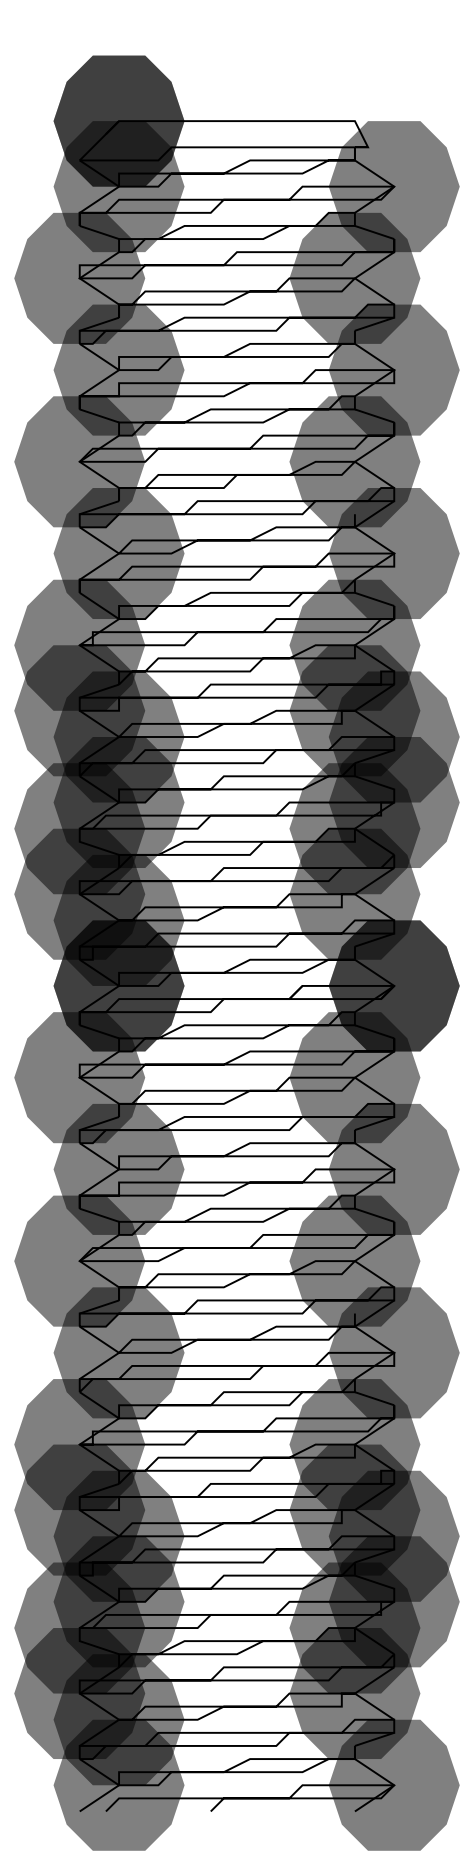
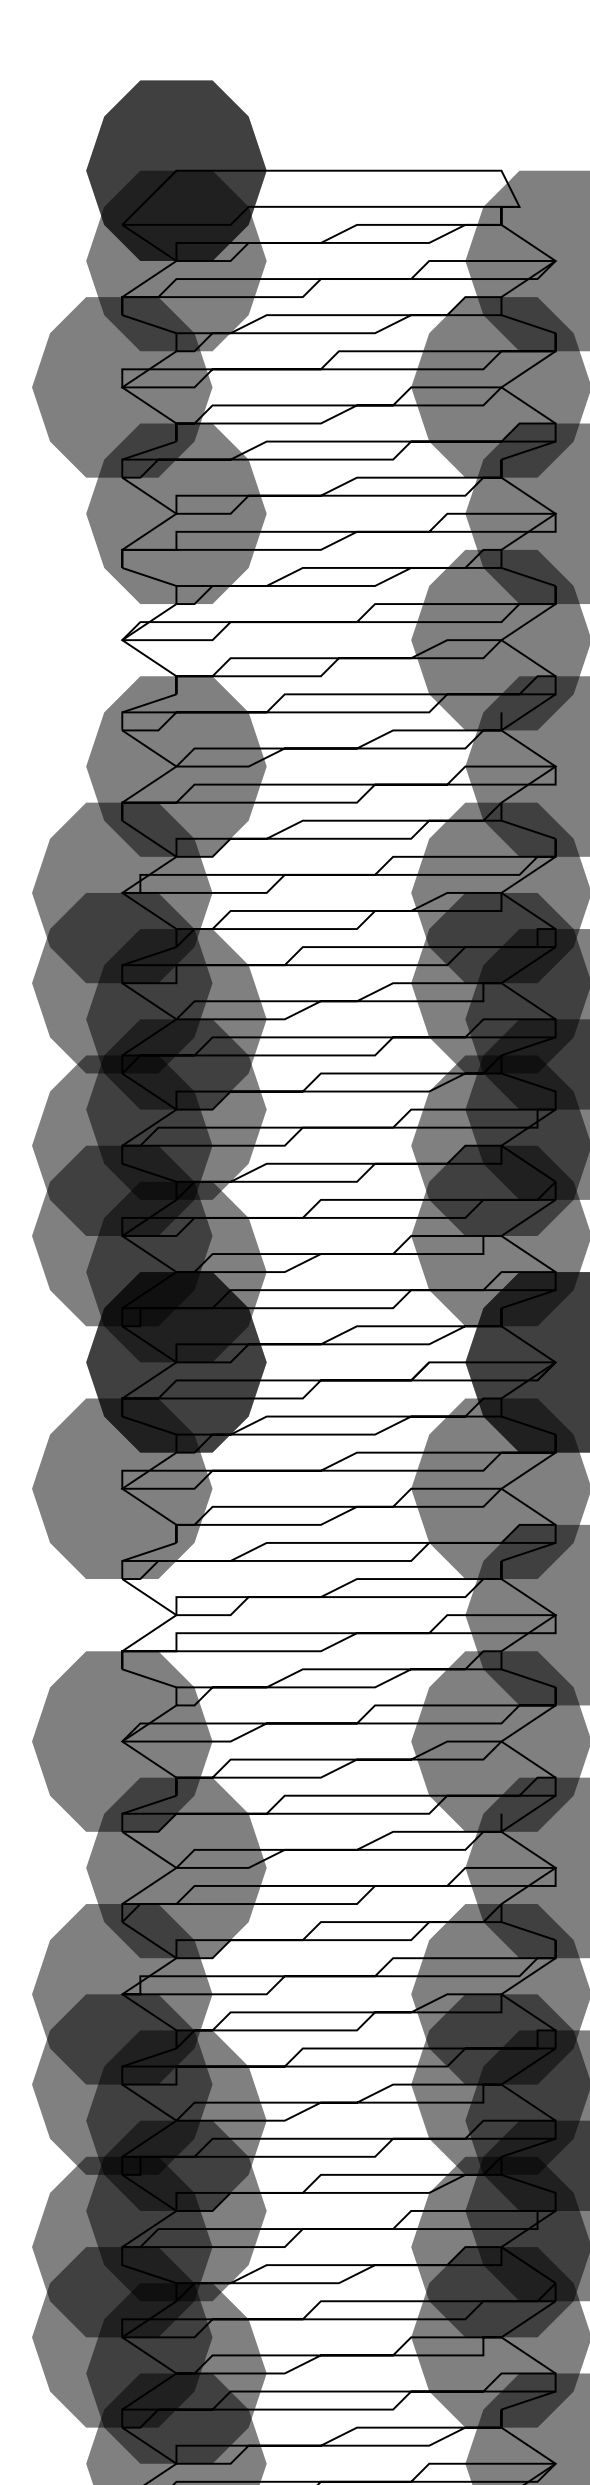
fill: (79, 461) -> (121, 639), removed
fill: (118, 1168) -> (175, 1613), removed

